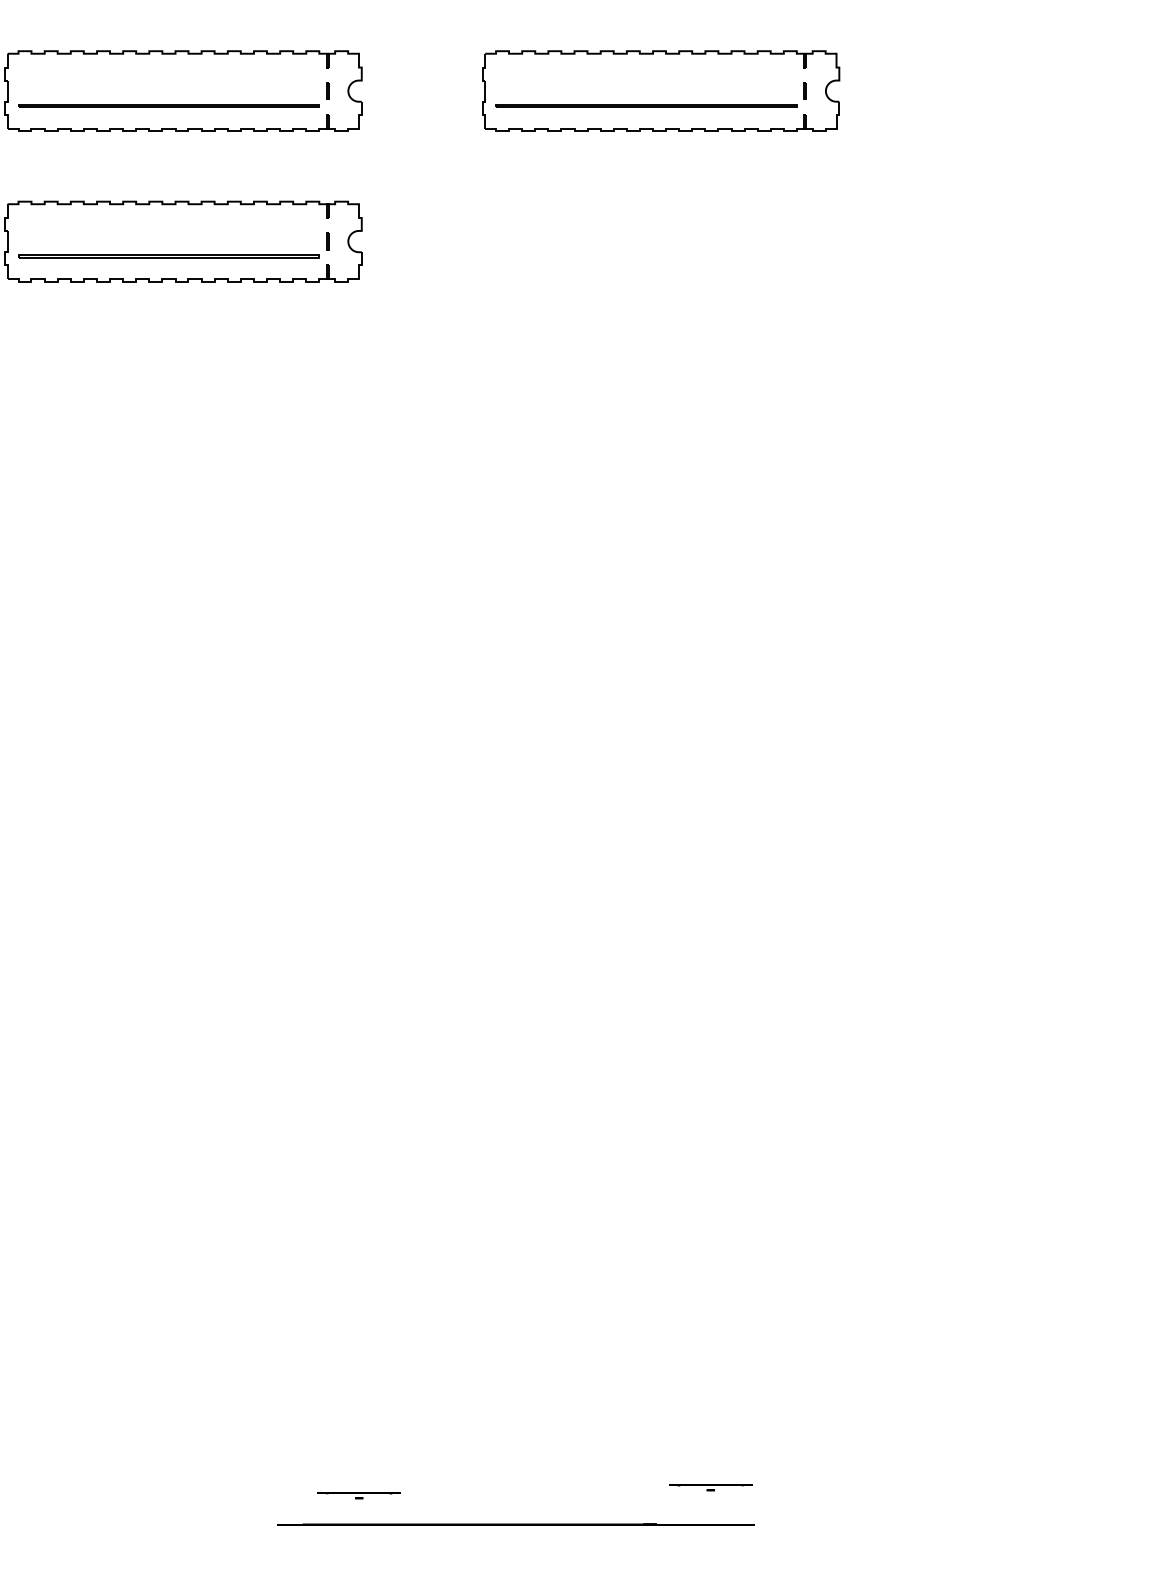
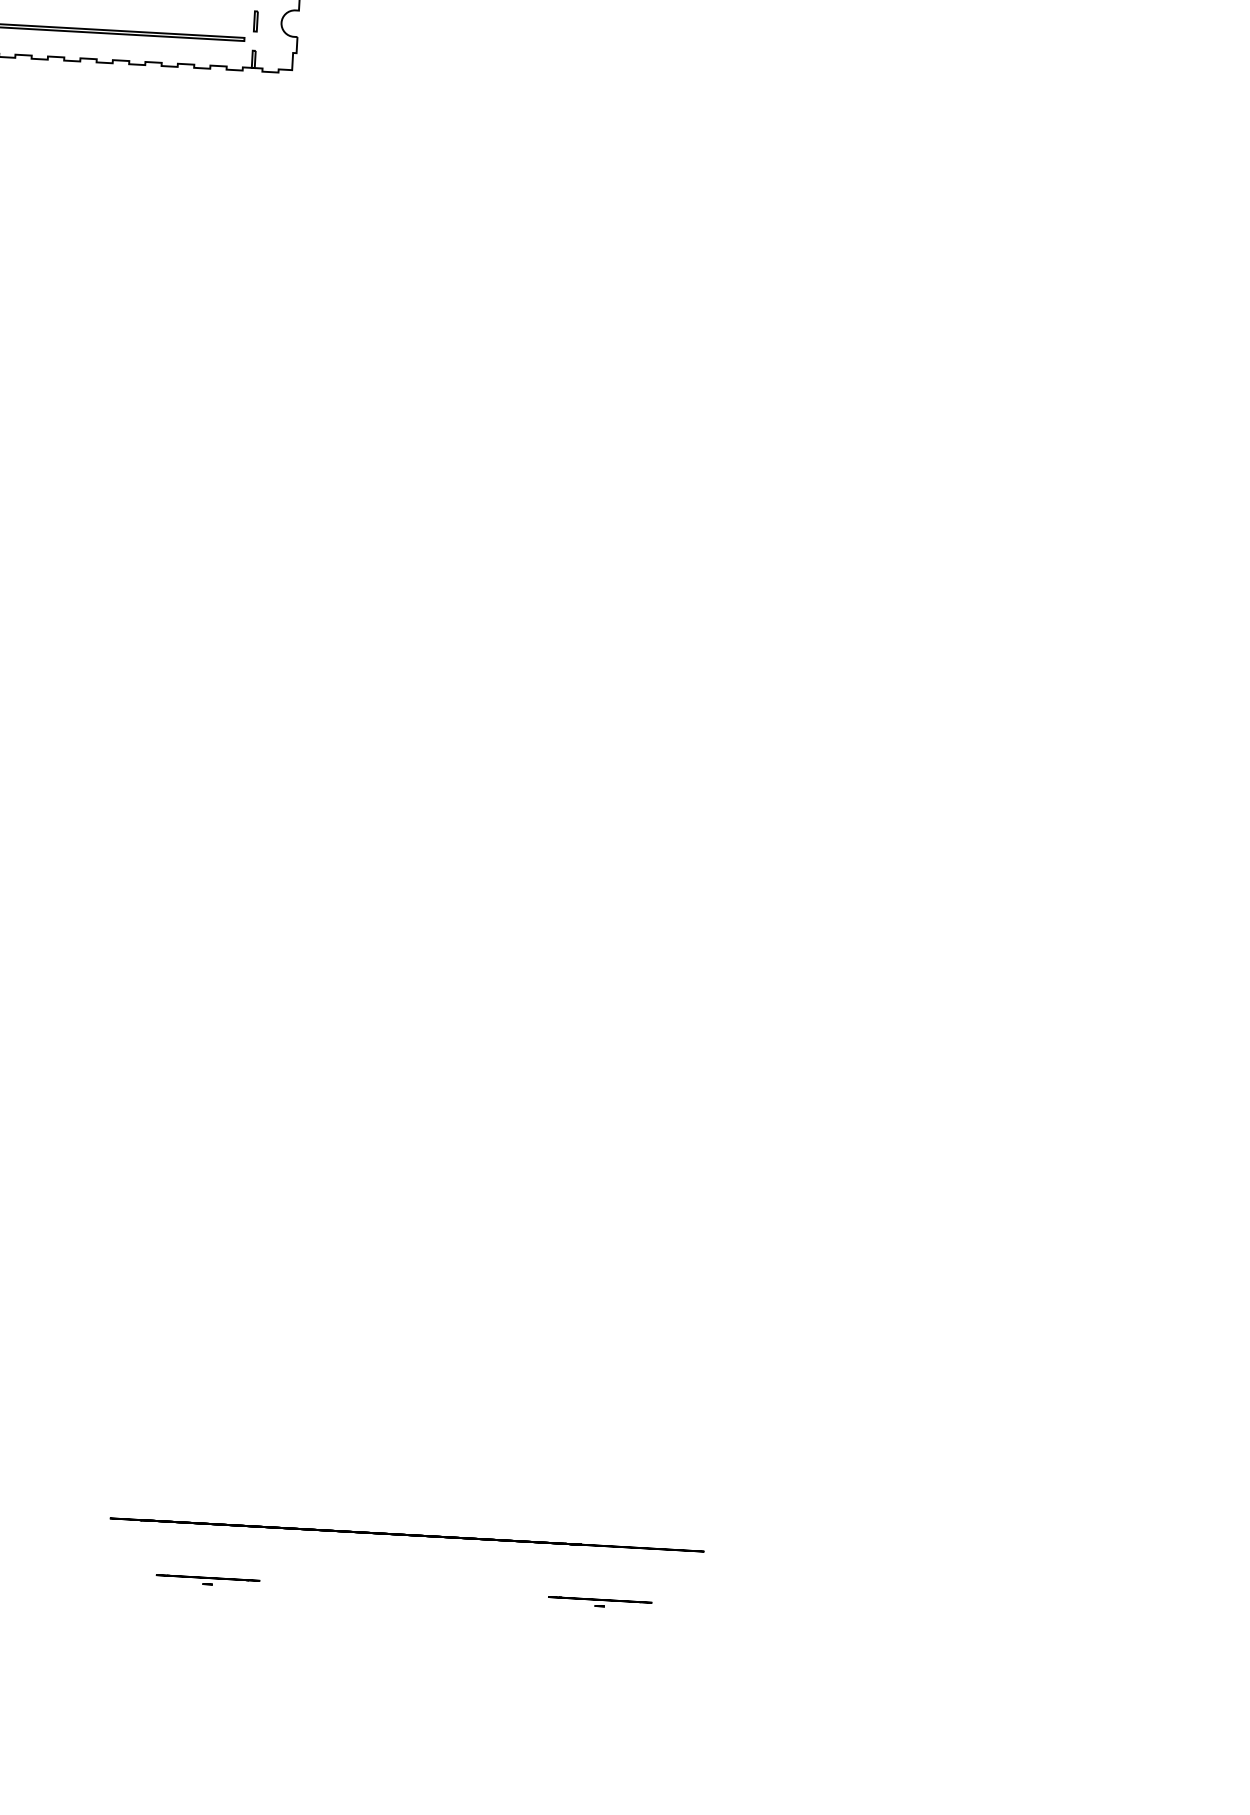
part: (710, 1487) -> (599, 1602), moved
line: (515, 1524) -> (406, 1534), moved

